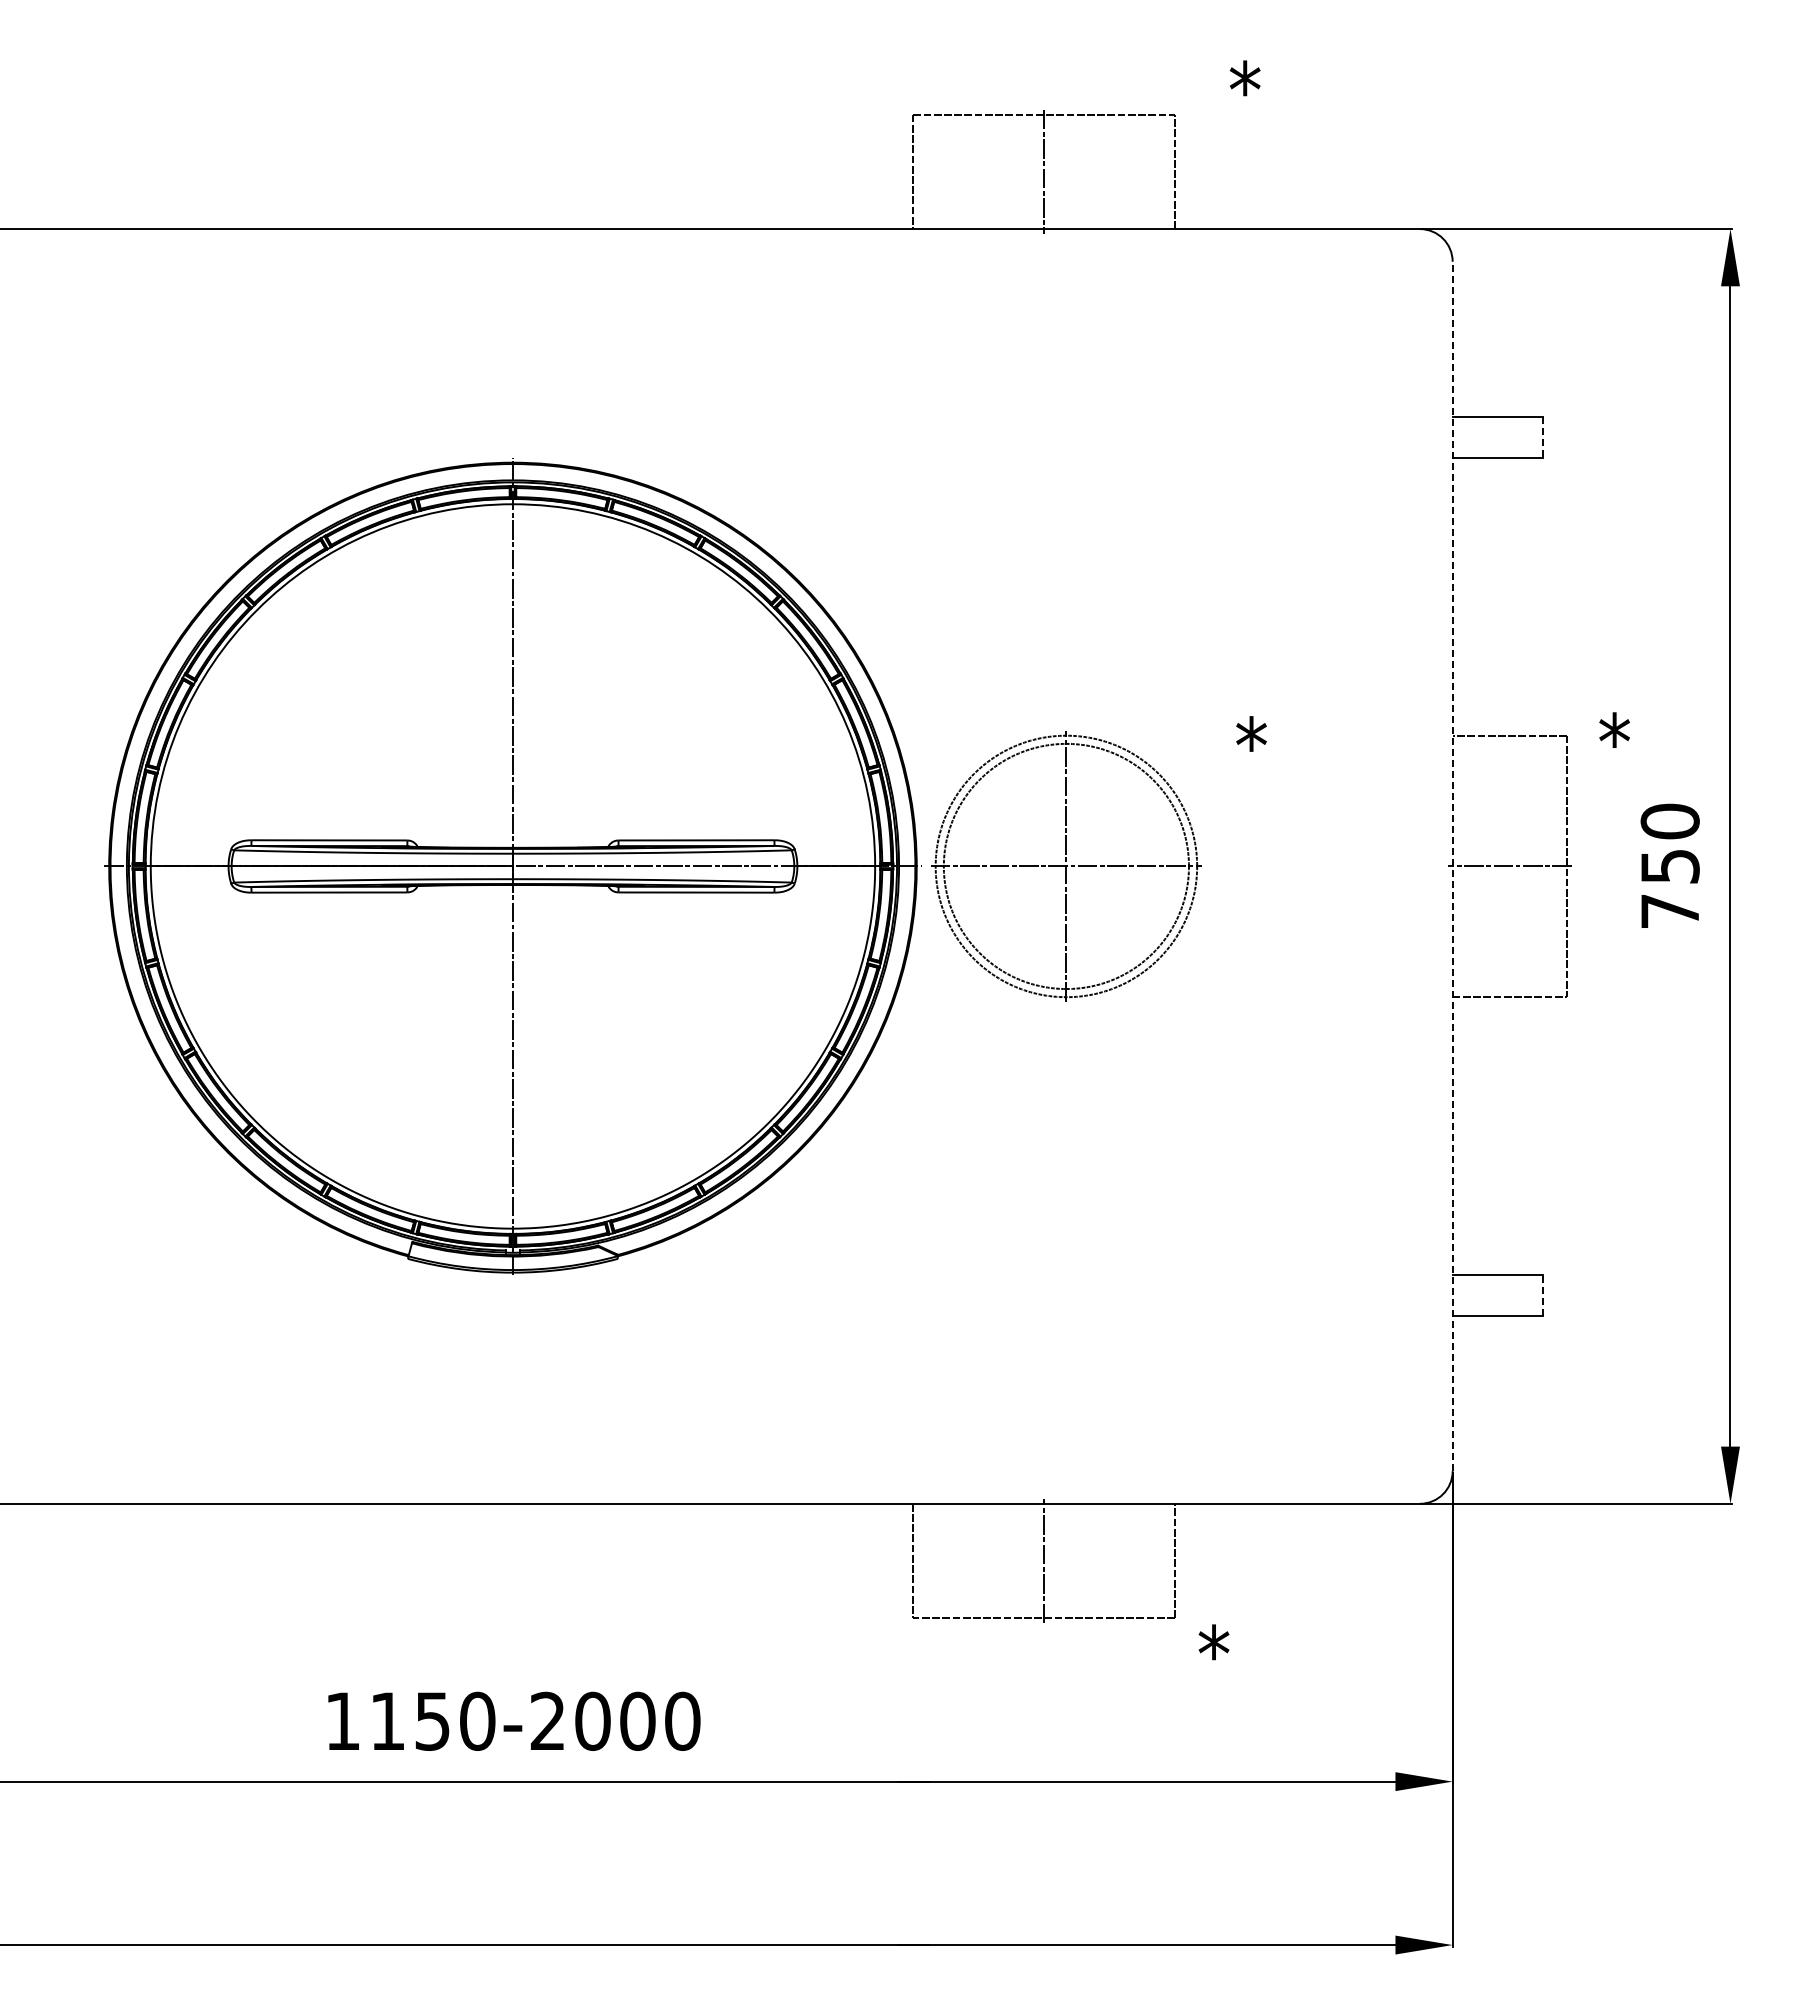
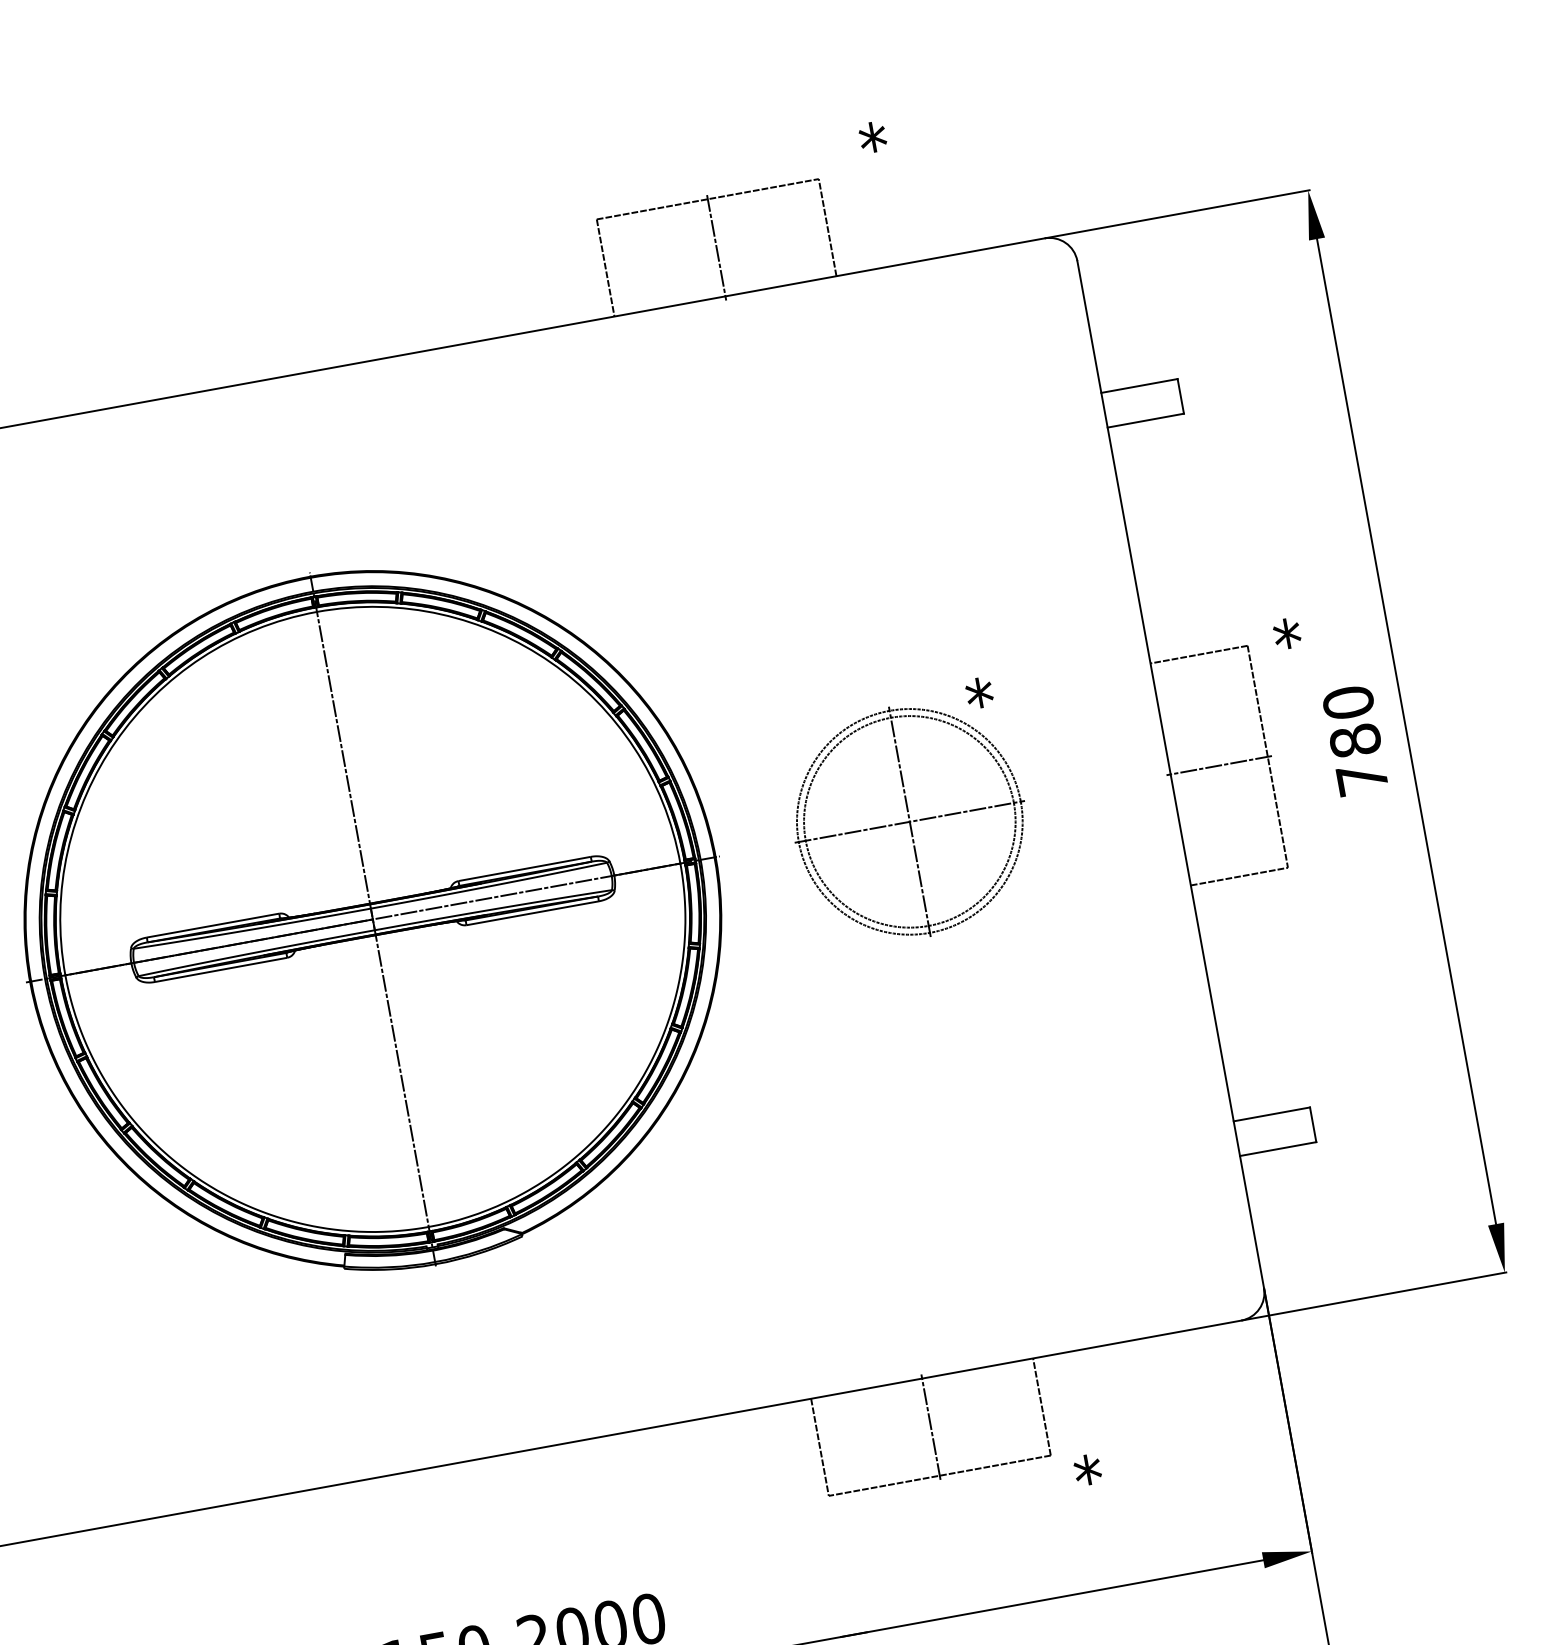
line: (1542, 437) -> (1180, 396), dashed -> solid
part: (1066, 866) -> (909, 821), moved
line: (1452, 866) -> (1170, 774), dashed -> solid
text: (1669, 866) -> (1354, 741), 750 -> 780
line: (1542, 1294) -> (1312, 1124), dashed -> solid

